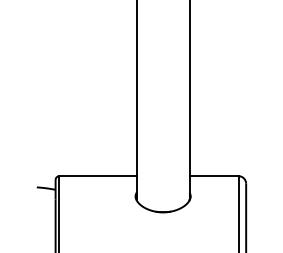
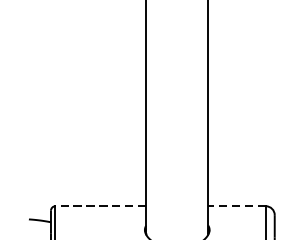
line: (98, 176) -> (101, 206), solid -> dashed
line: (214, 176) -> (237, 206), solid -> dashed

